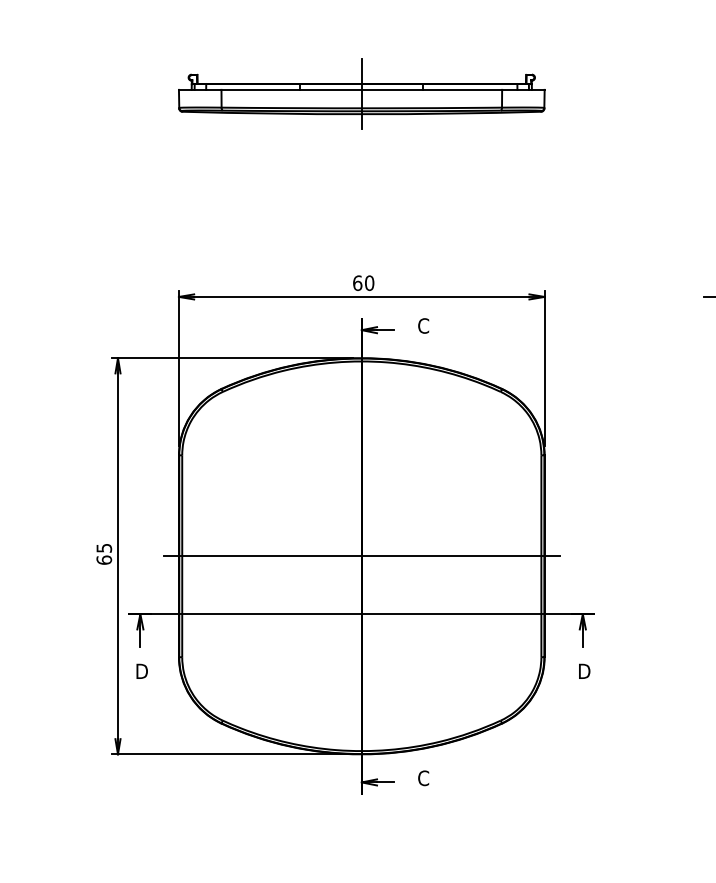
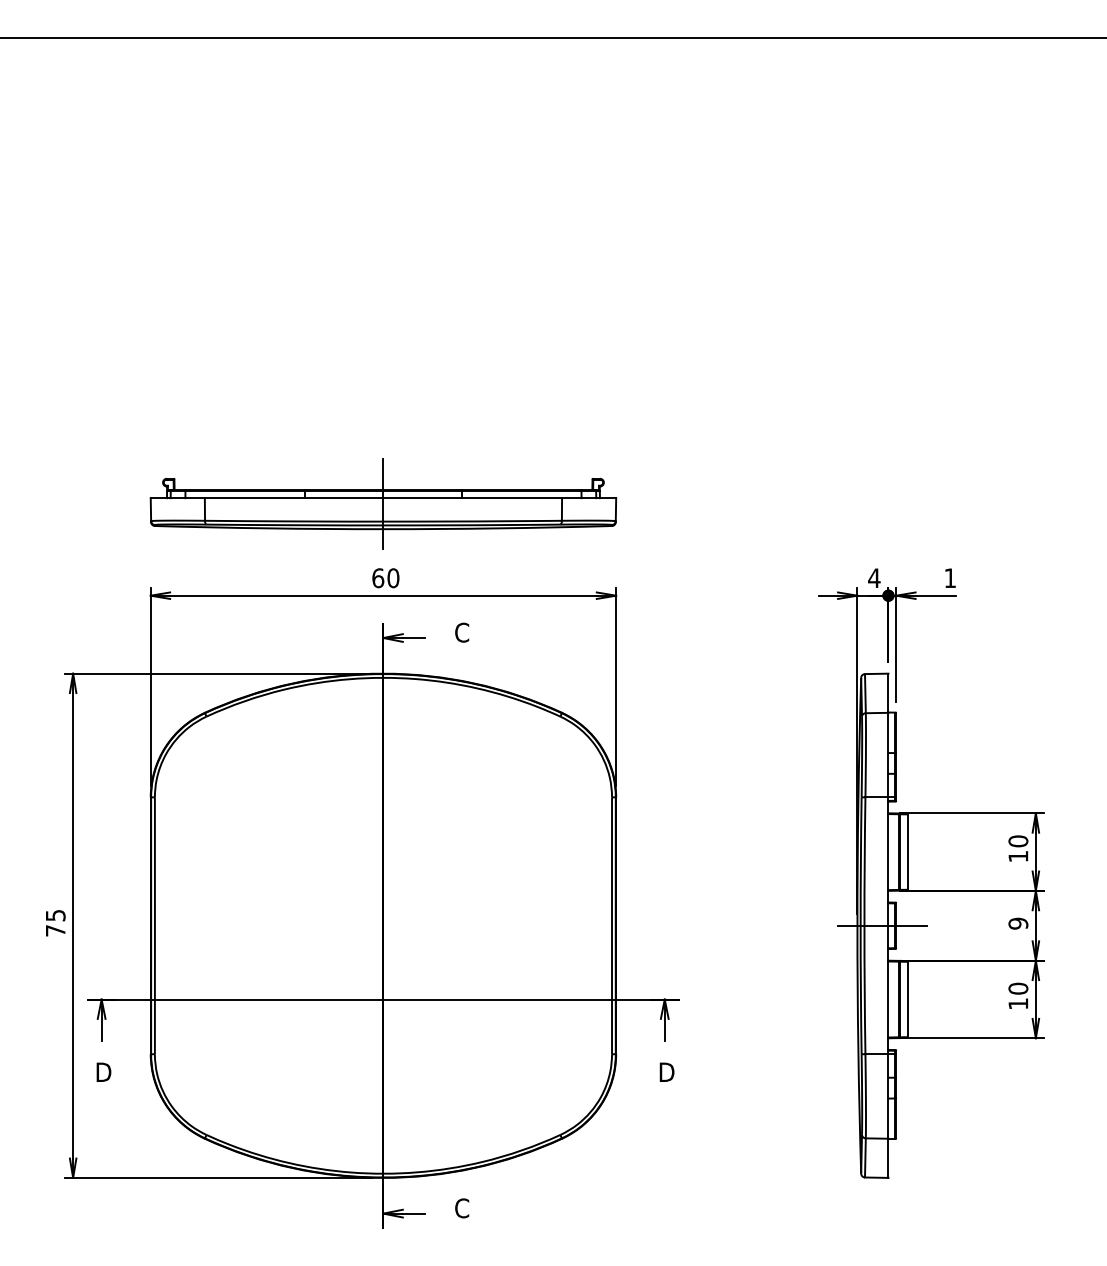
part: (361, 94) -> (383, 503), moved
line: (361, 556) -> (383, 925), removed
text: (104, 559) -> (55, 930), 65 -> 75

